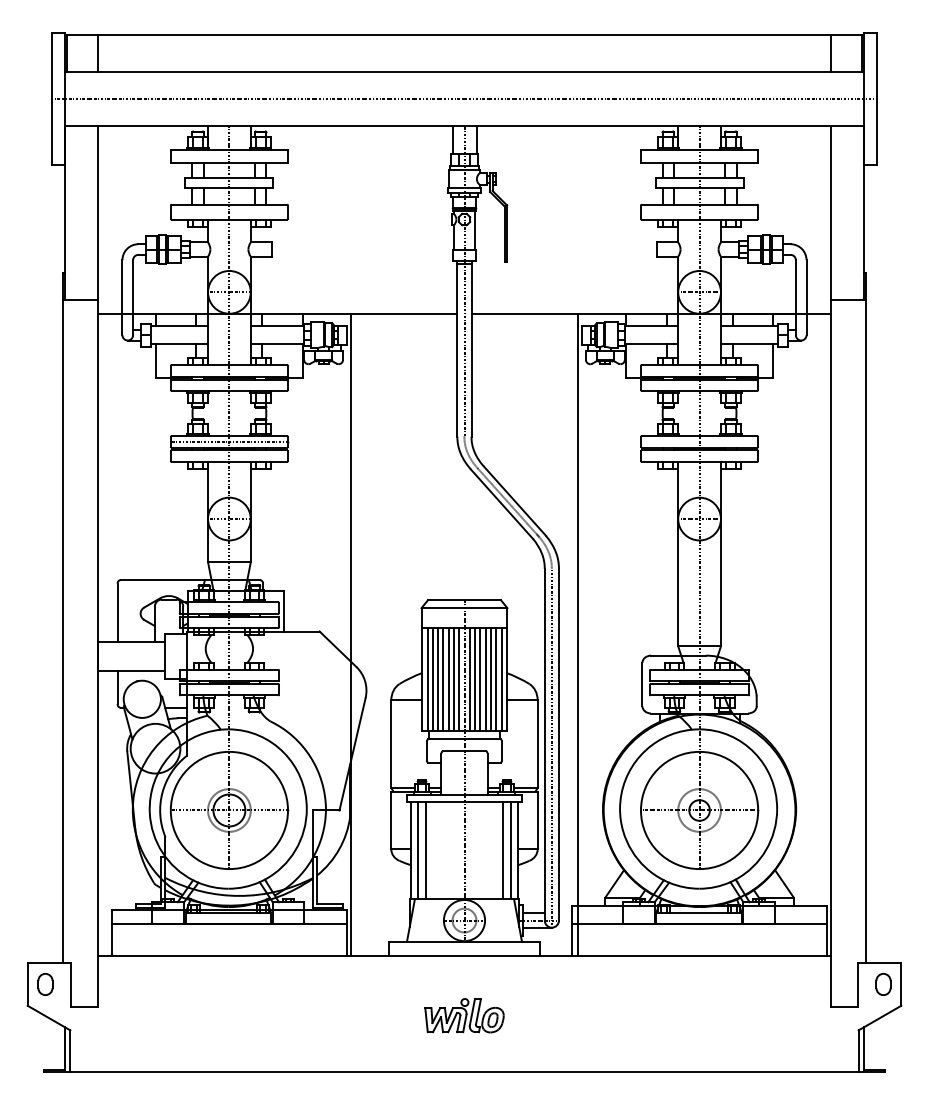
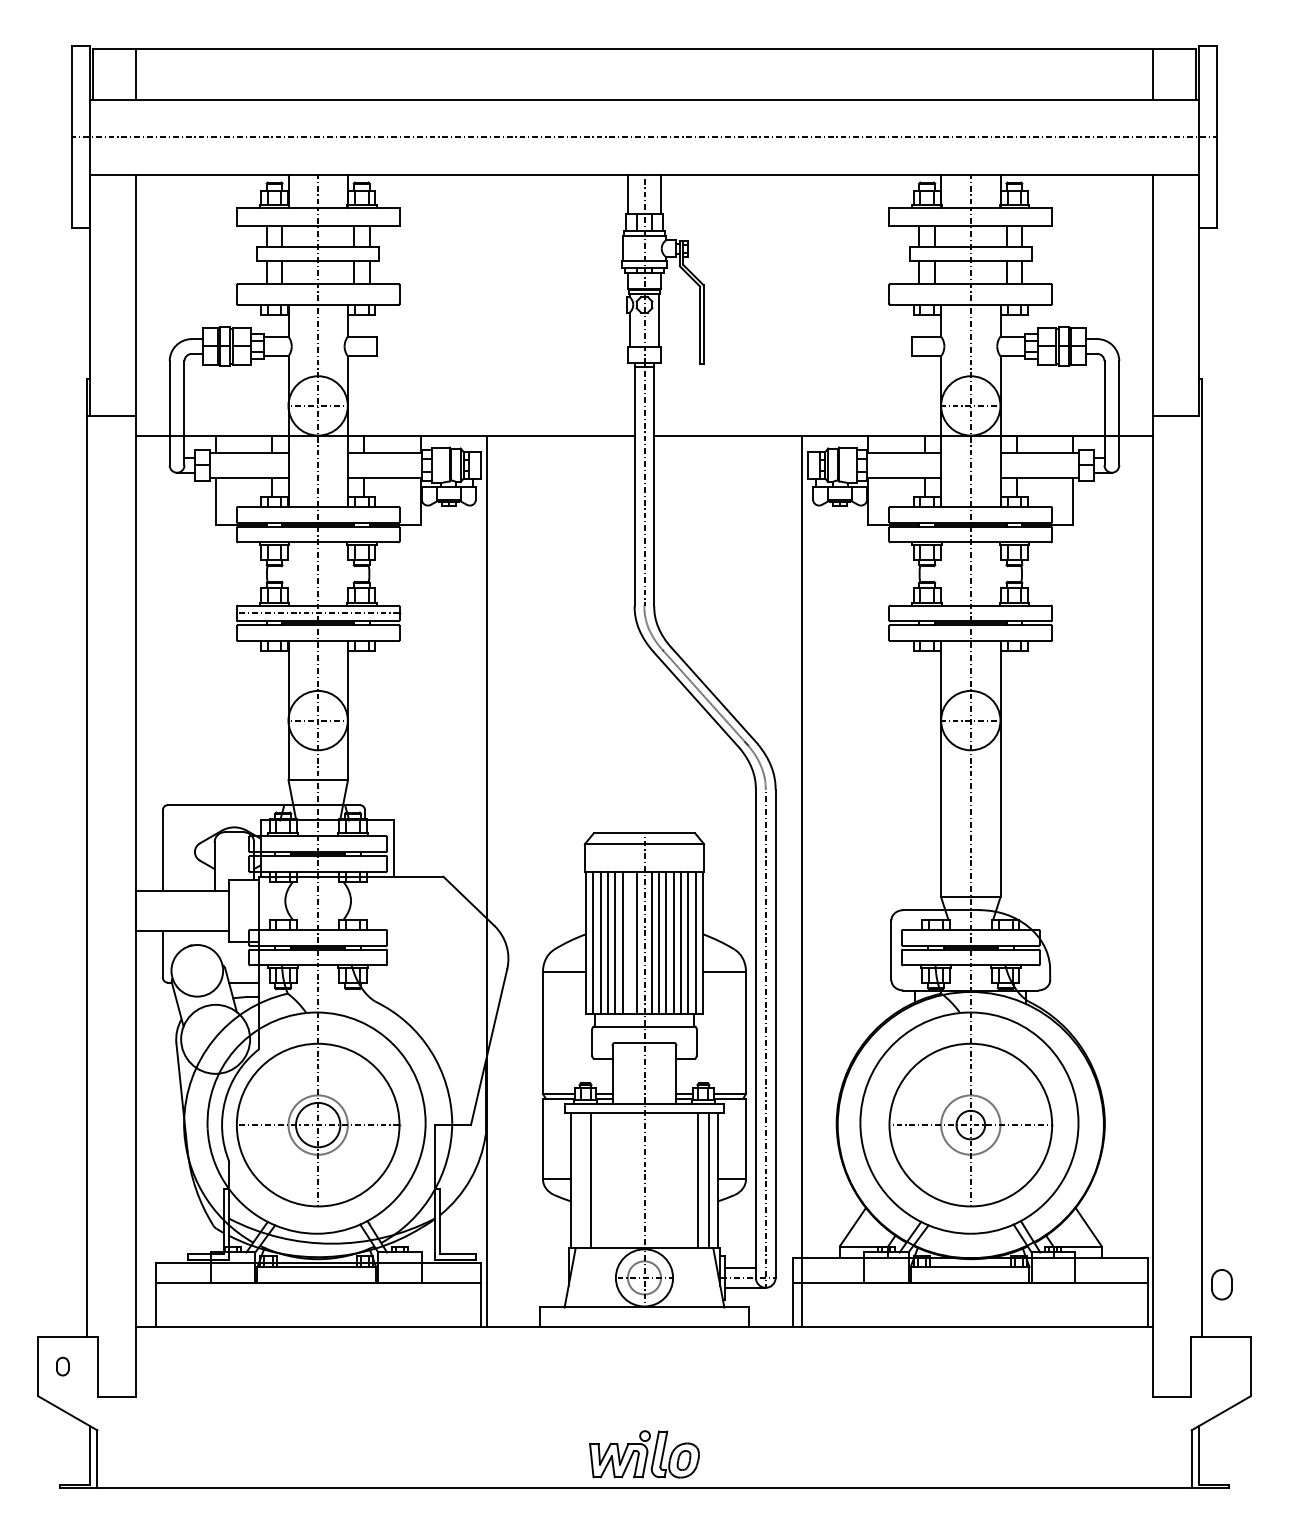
line: (453, 679) -> (629, 943), removed
line: (417, 850) -> (579, 1180), removed
part: (45, 984) -> (62, 1366), size x0.6
part: (883, 984) -> (1221, 1284), moved
part: (464, 1015) -> (644, 1454), moved

